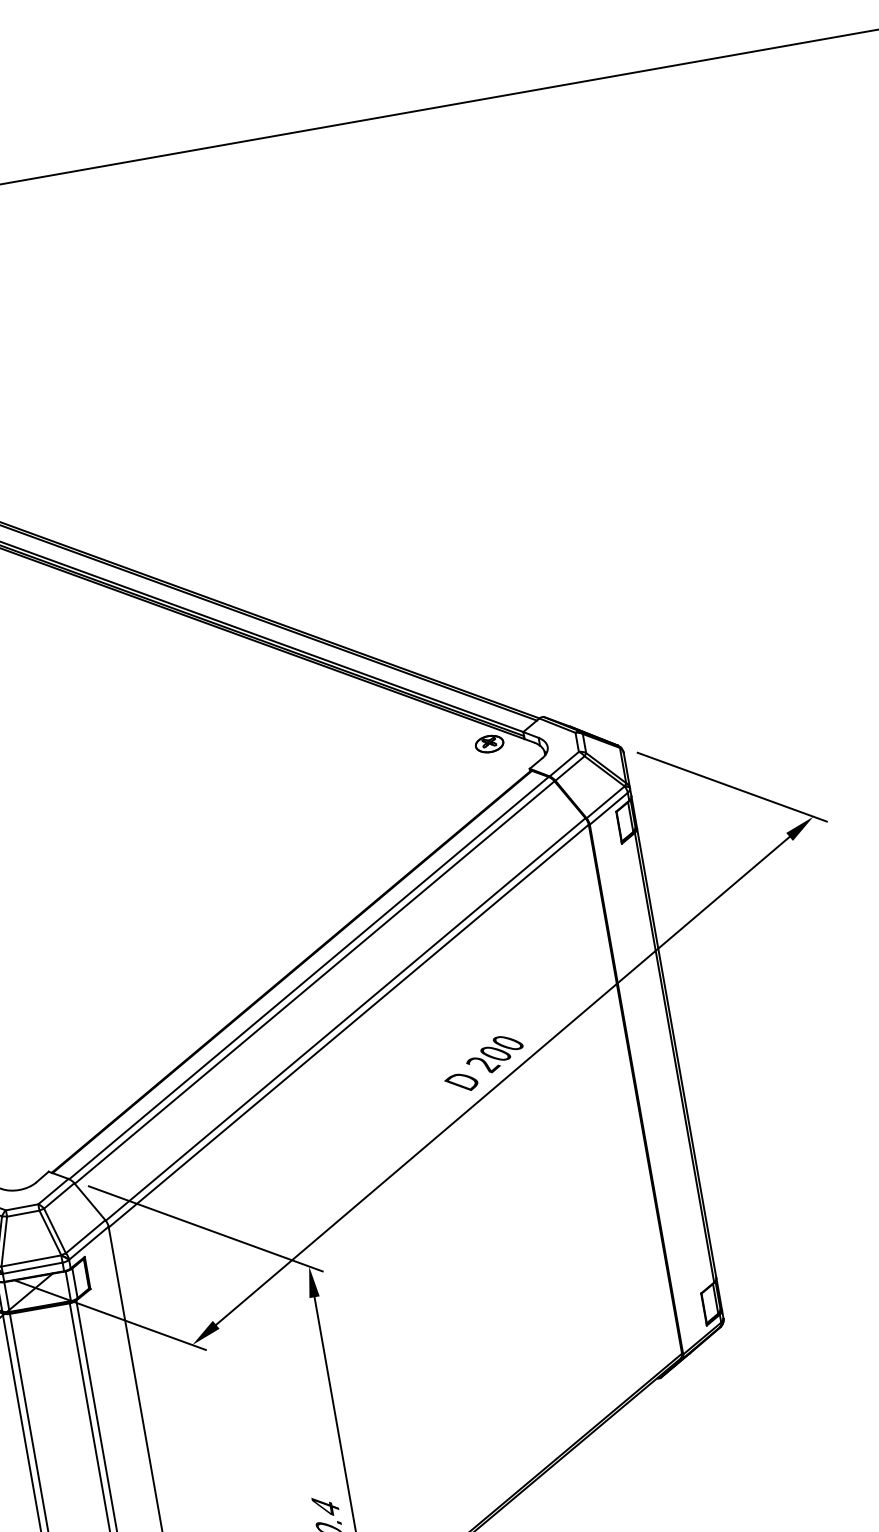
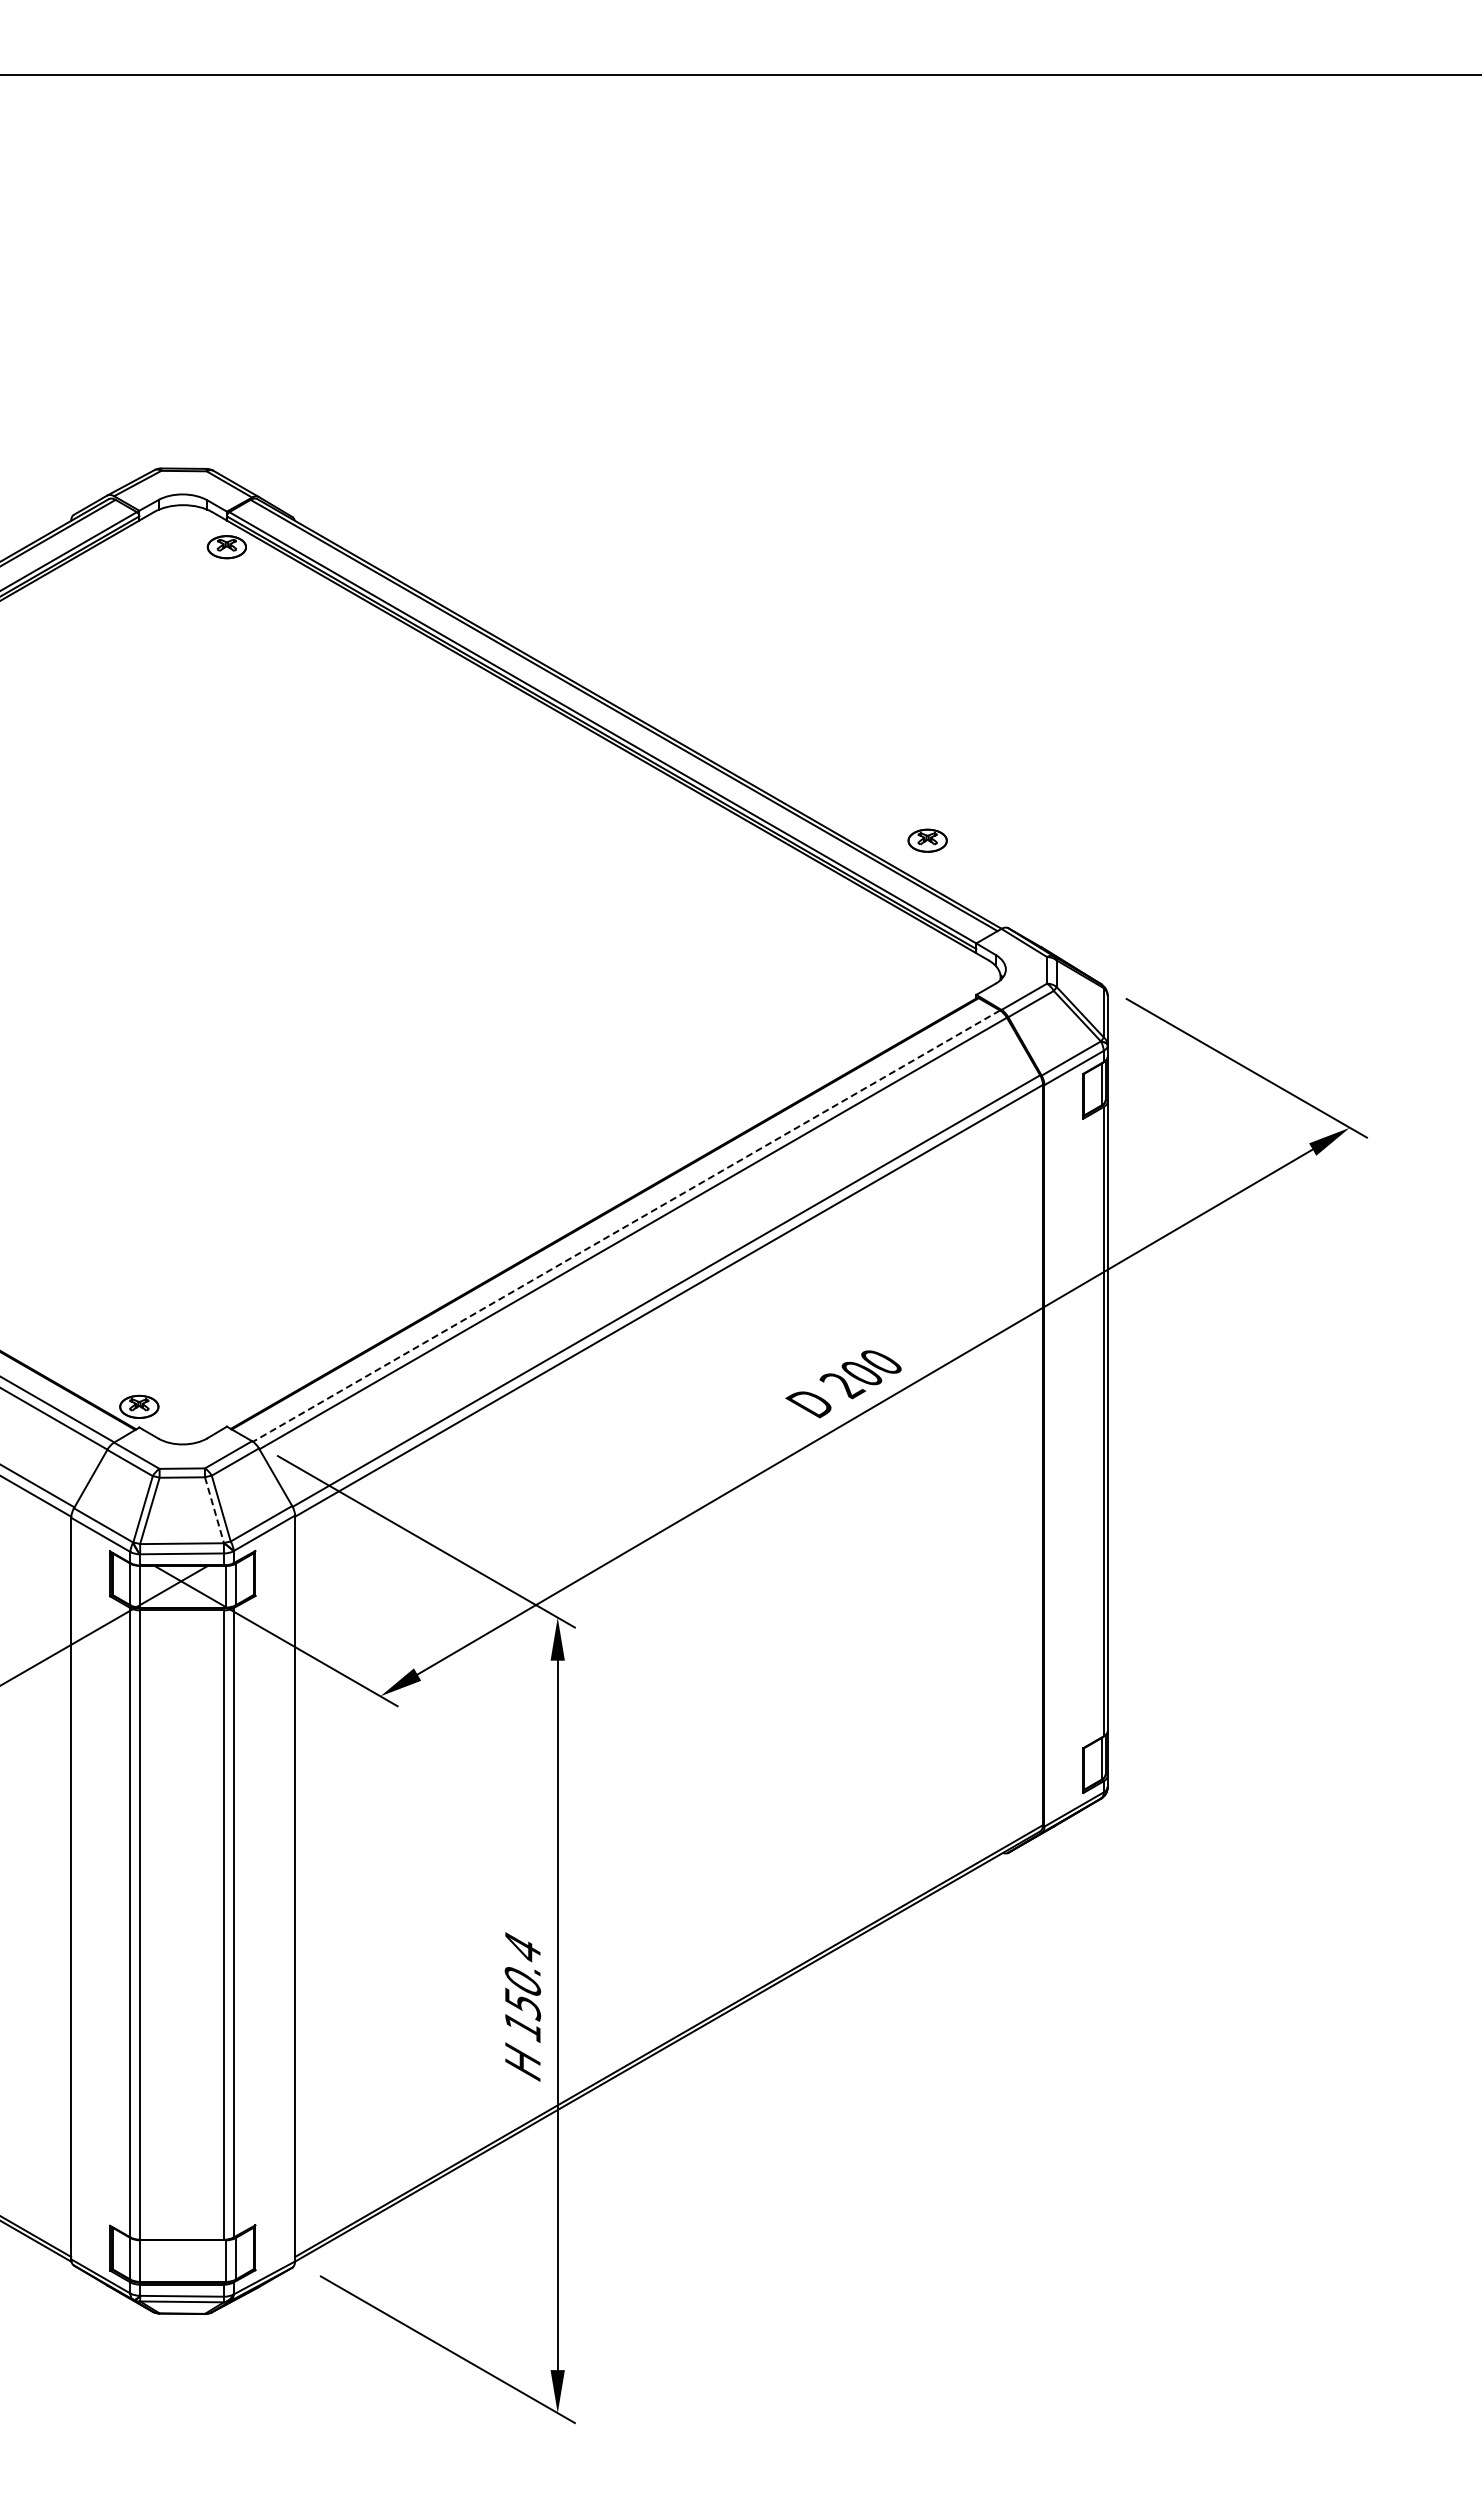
part: (489, 743) -> (927, 840), moved
line: (309, 978) -> (626, 1226), solid -> dashed
line: (50, 1233) -> (214, 1510), solid -> dashed

